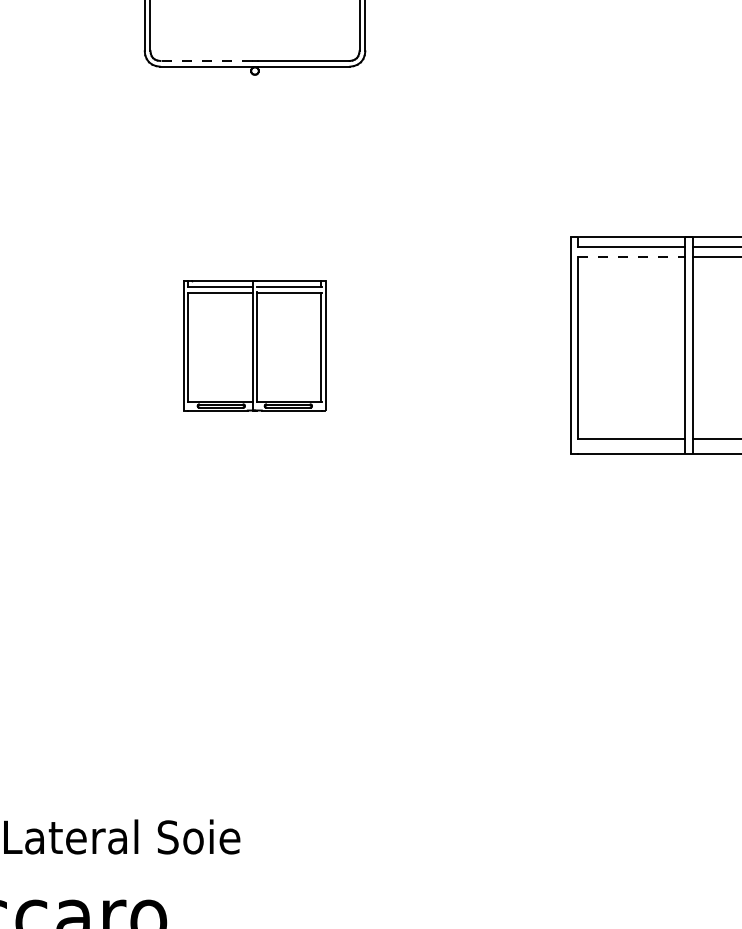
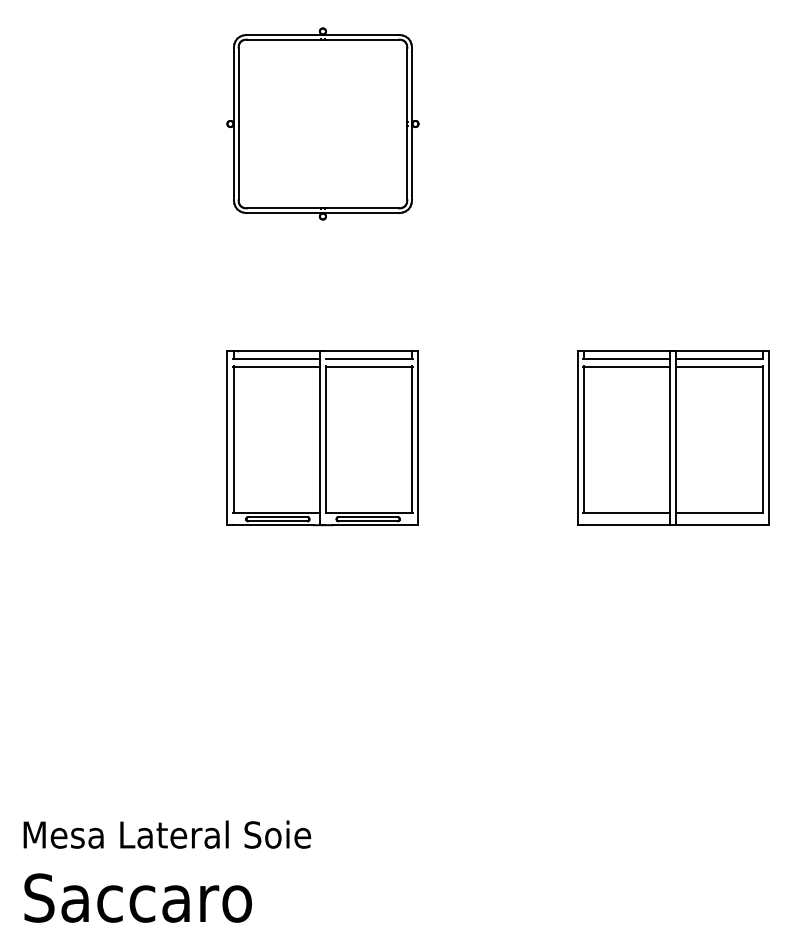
line: (206, 61) -> (283, 208), dashed -> solid
line: (632, 256) -> (627, 366), dashed -> solid
part: (254, 346) -> (322, 438), size x1.67

